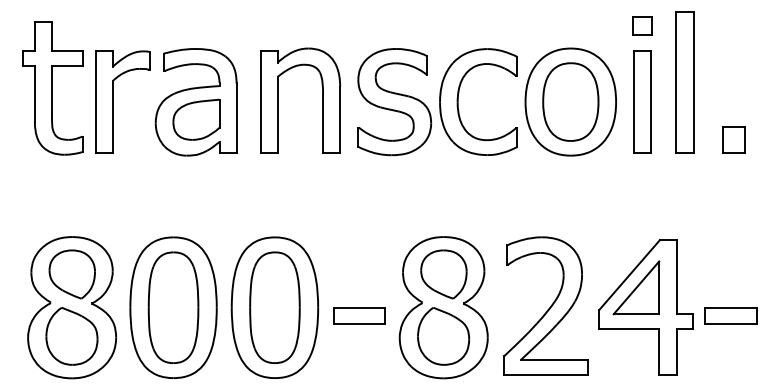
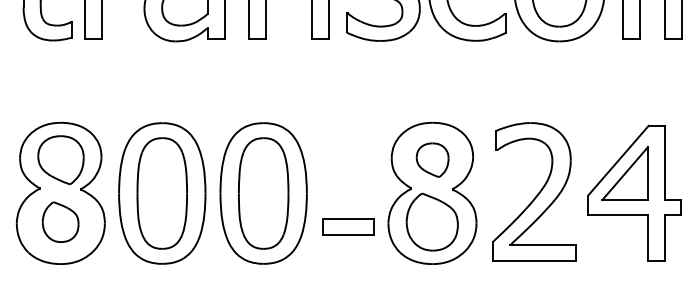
part: (443, 274) -> (432, 160), size x0.7
part: (359, 315) -> (348, 226), moved
part: (71, 336) -> (60, 222), size x0.7

